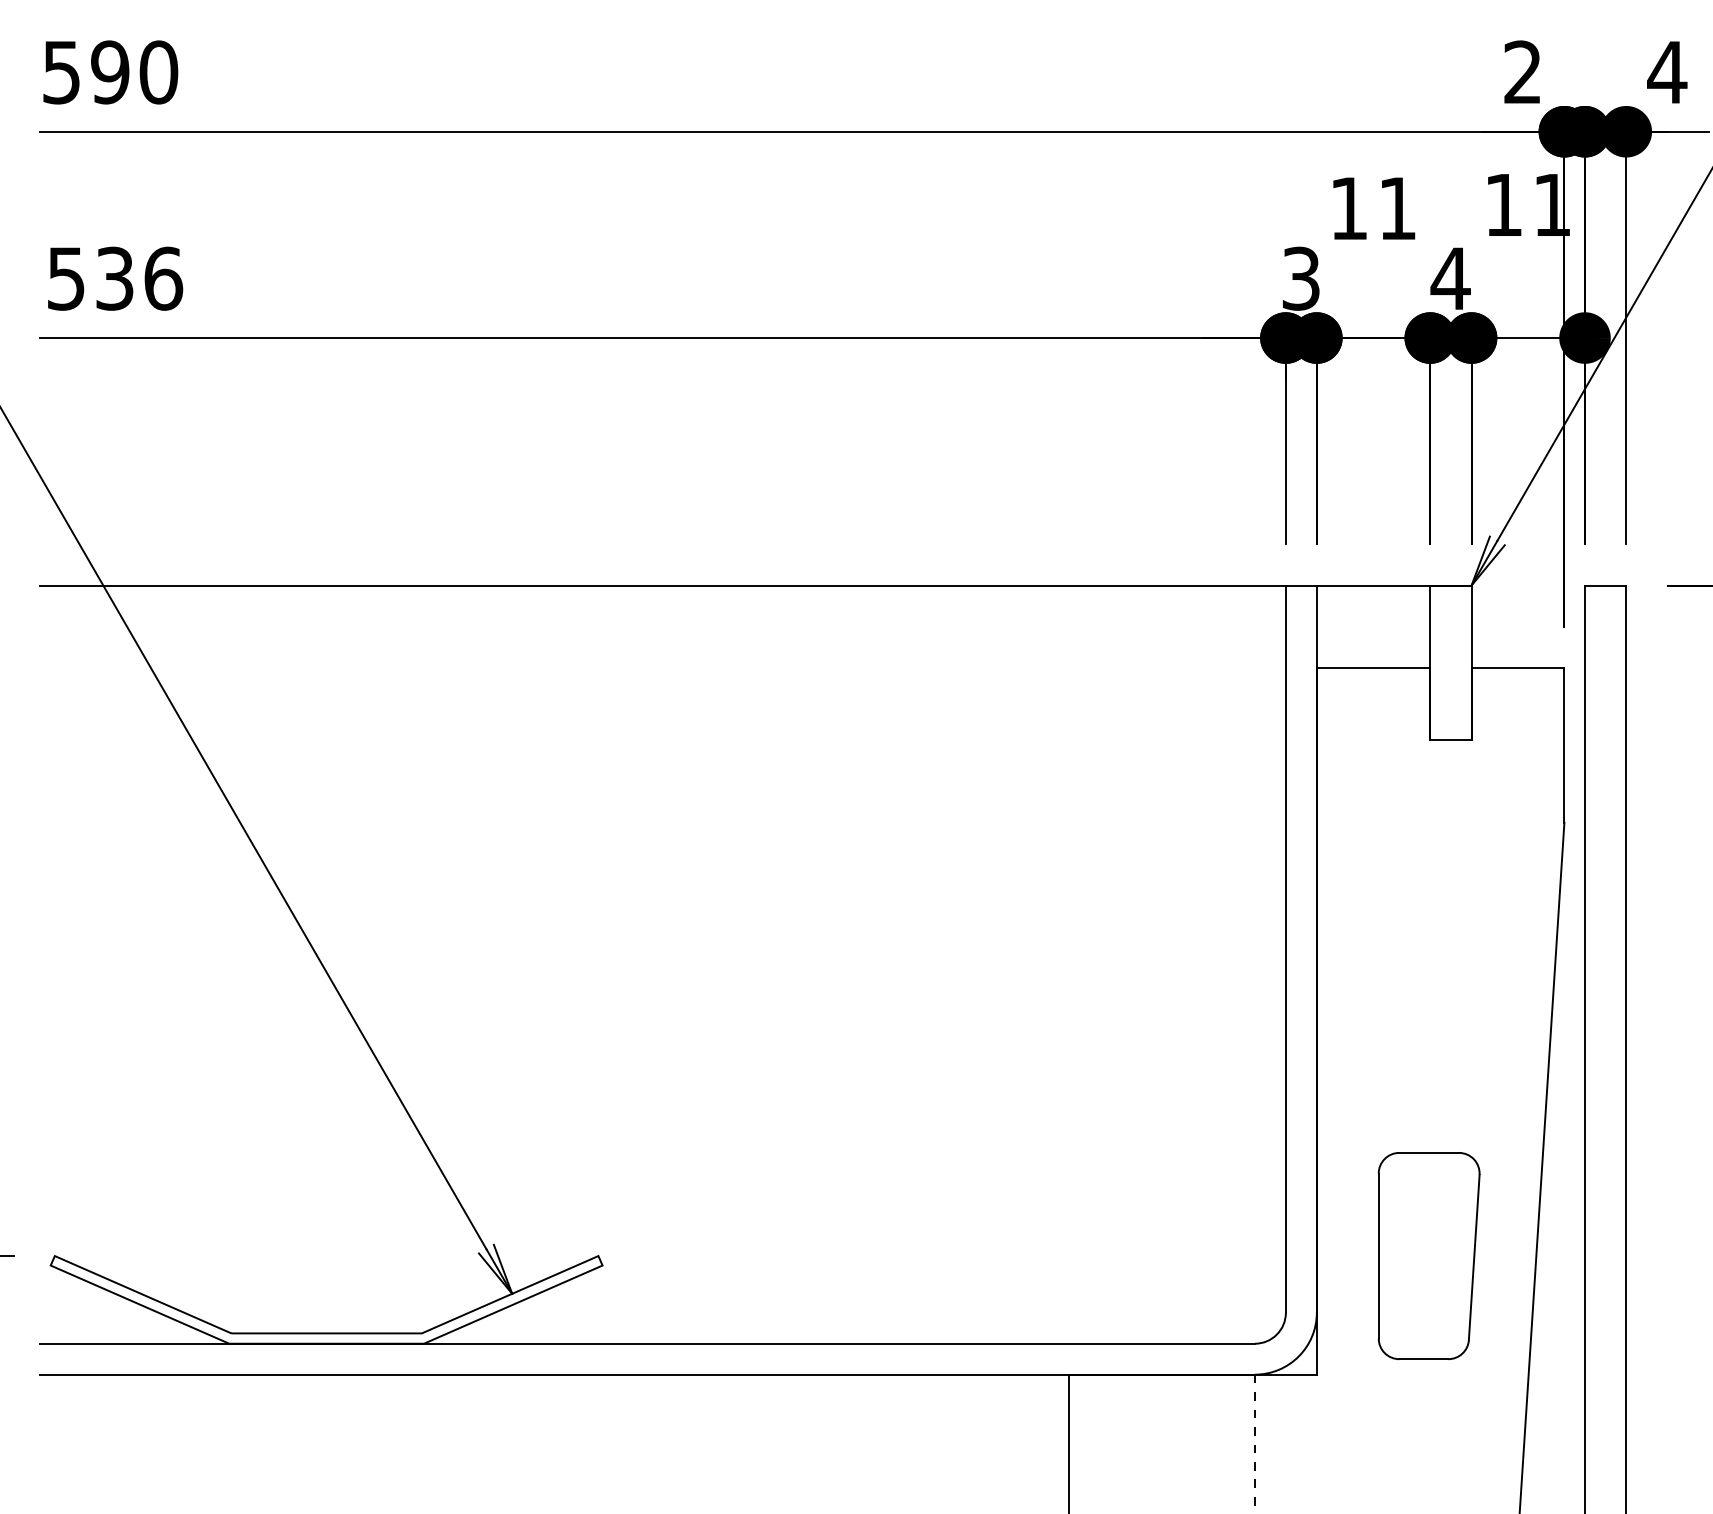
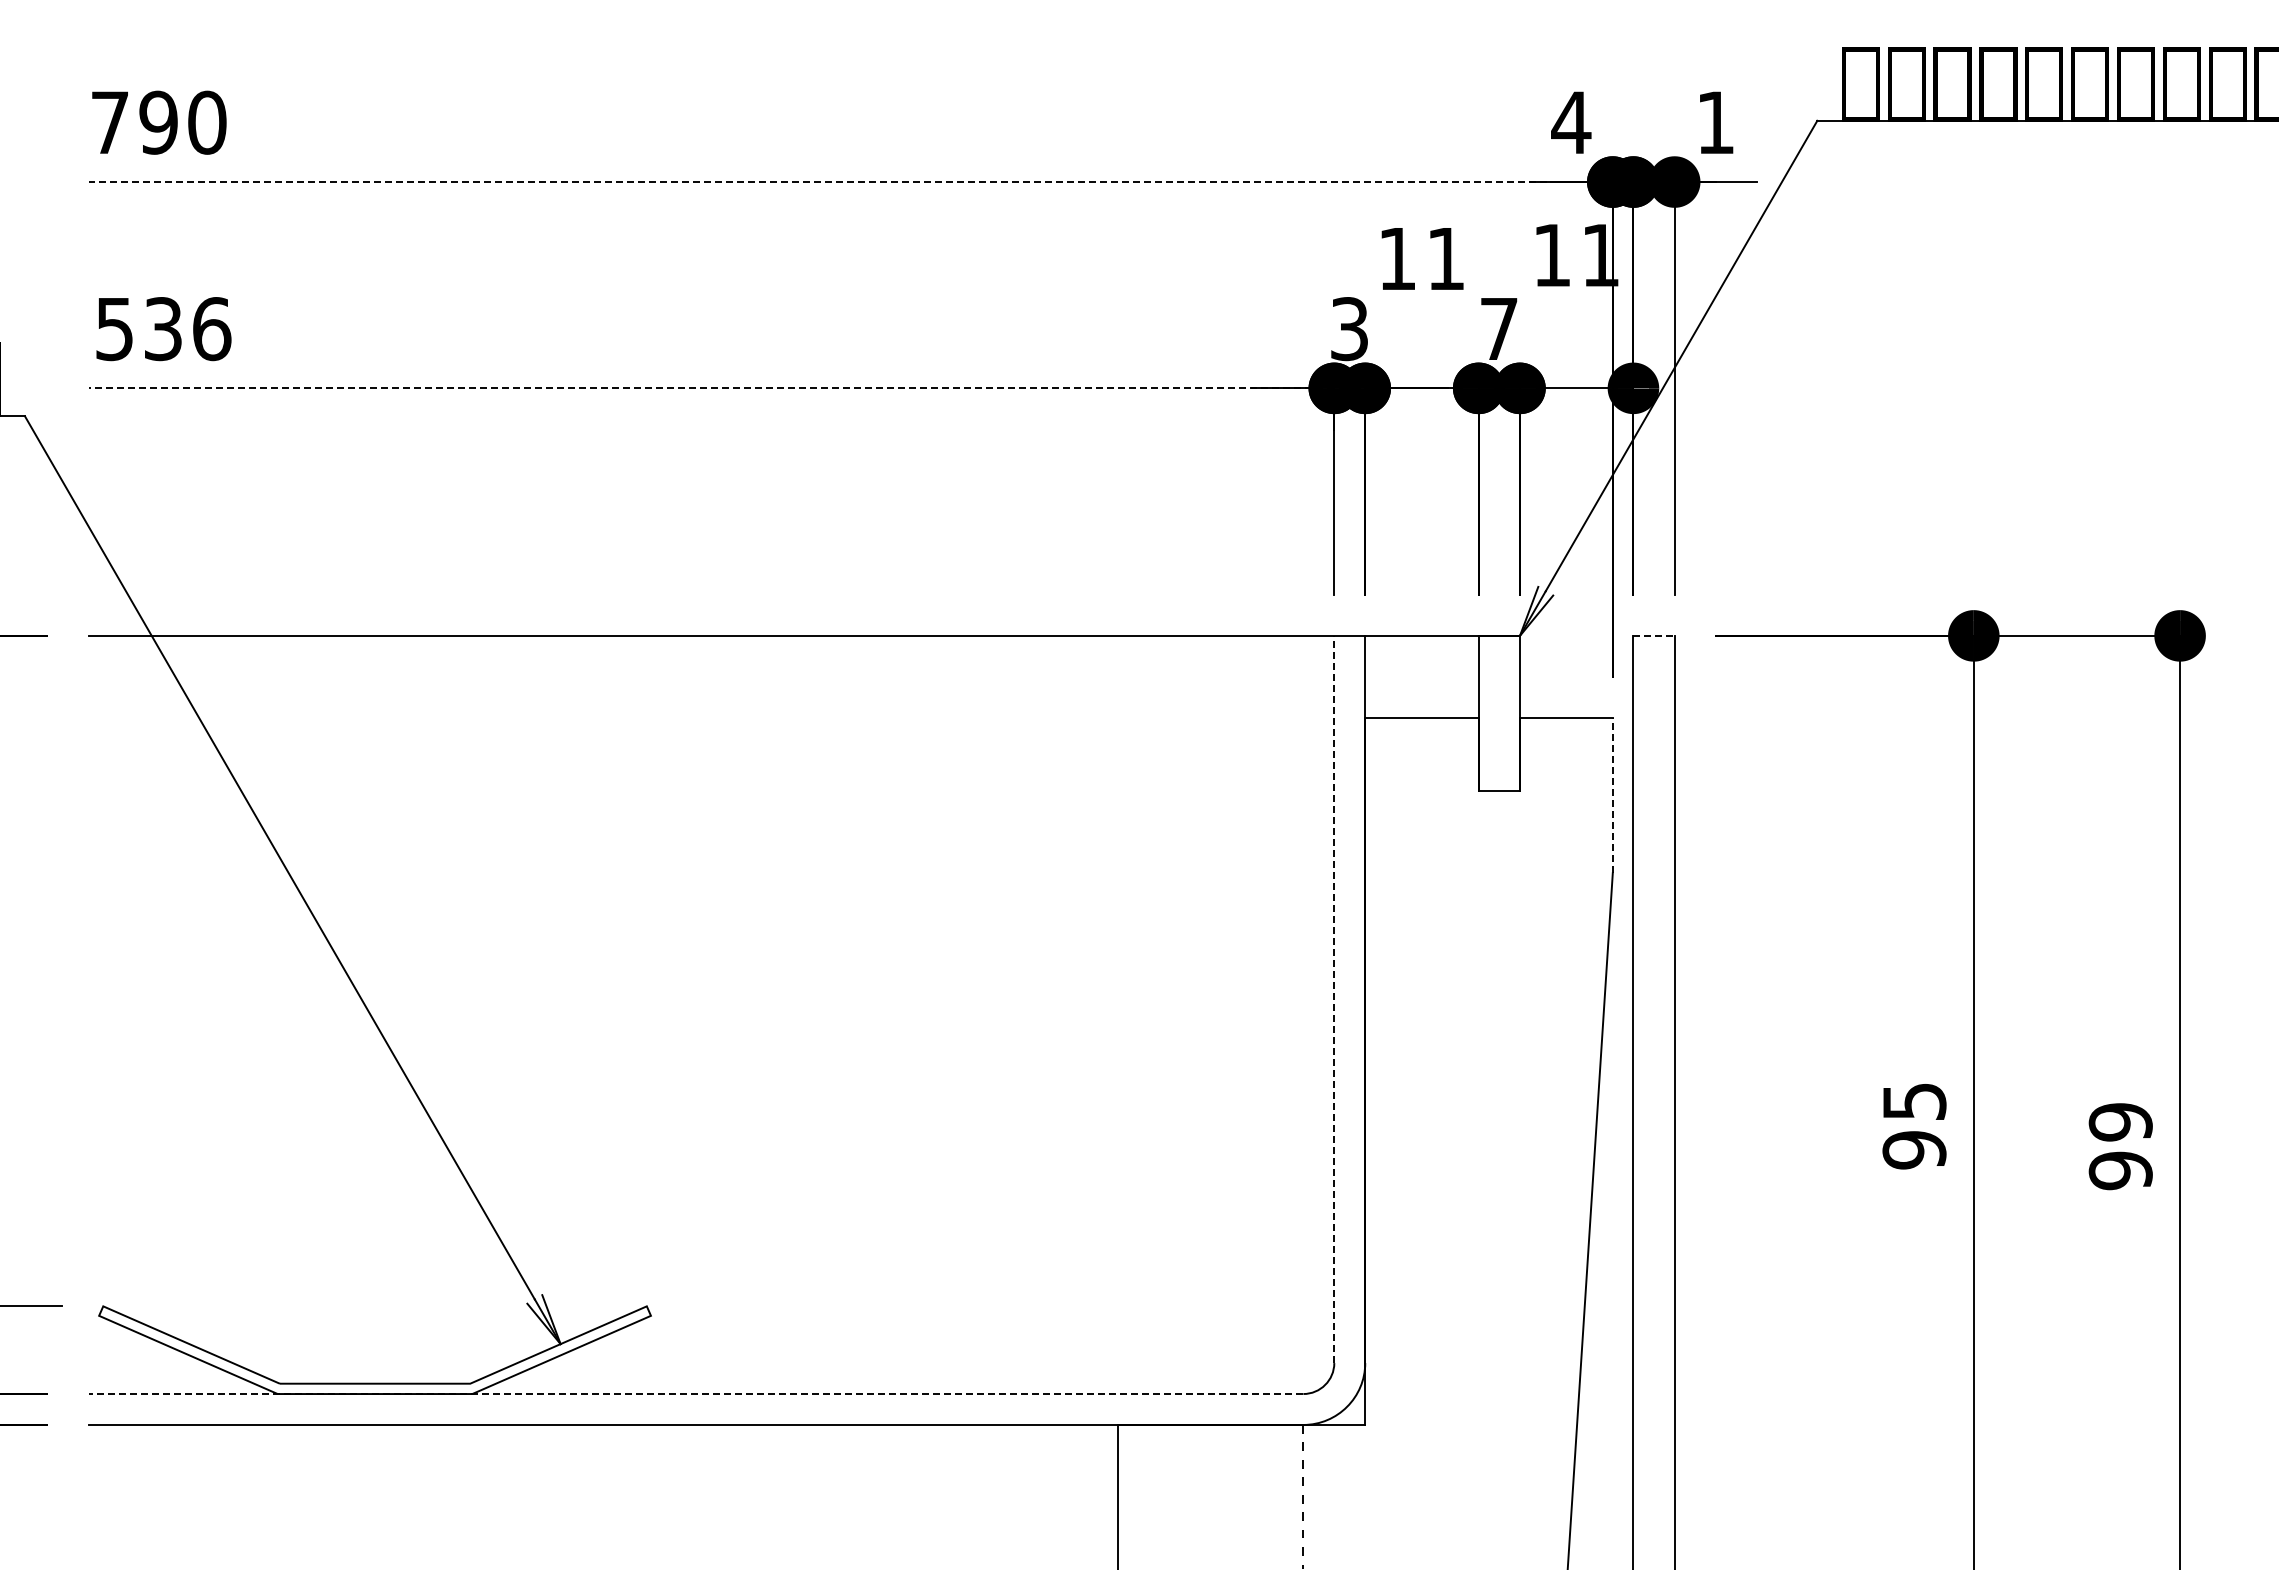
text: (1523, 71) -> (1571, 121), 2 -> 4
text: (61, 72) -> (109, 122), 590 -> 790
text: (1667, 72) -> (1715, 122), 4 -> 1
line: (802, 132) -> (850, 182), solid -> dashed
text: (1450, 278) -> (1498, 328), 4 -> 7
line: (663, 338) -> (711, 388), solid -> dashed
line: (1606, 585) -> (1654, 635), solid -> dashed
line: (1564, 745) -> (1612, 795), solid -> dashed
line: (1286, 949) -> (1334, 999), solid -> dashed
part: (1429, 1256) -> (1477, 1306), removed
line: (647, 1344) -> (695, 1394), solid -> dashed

